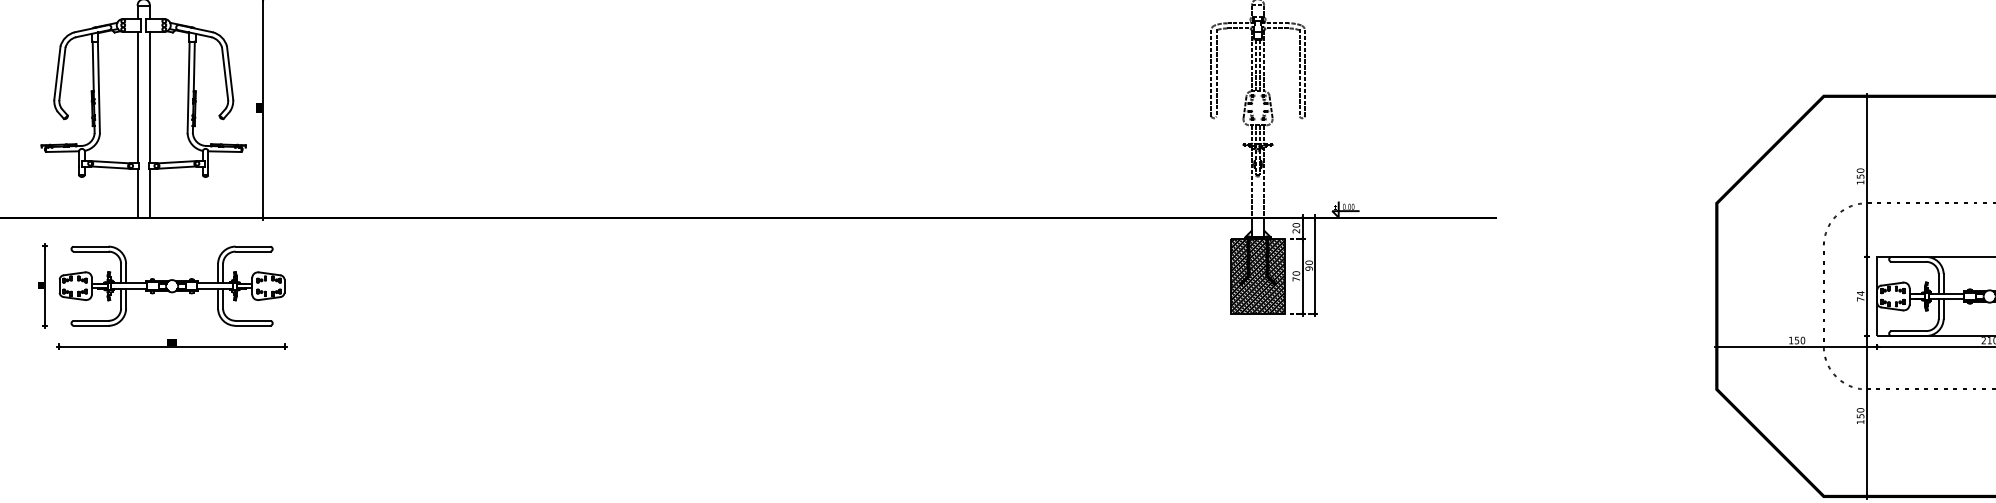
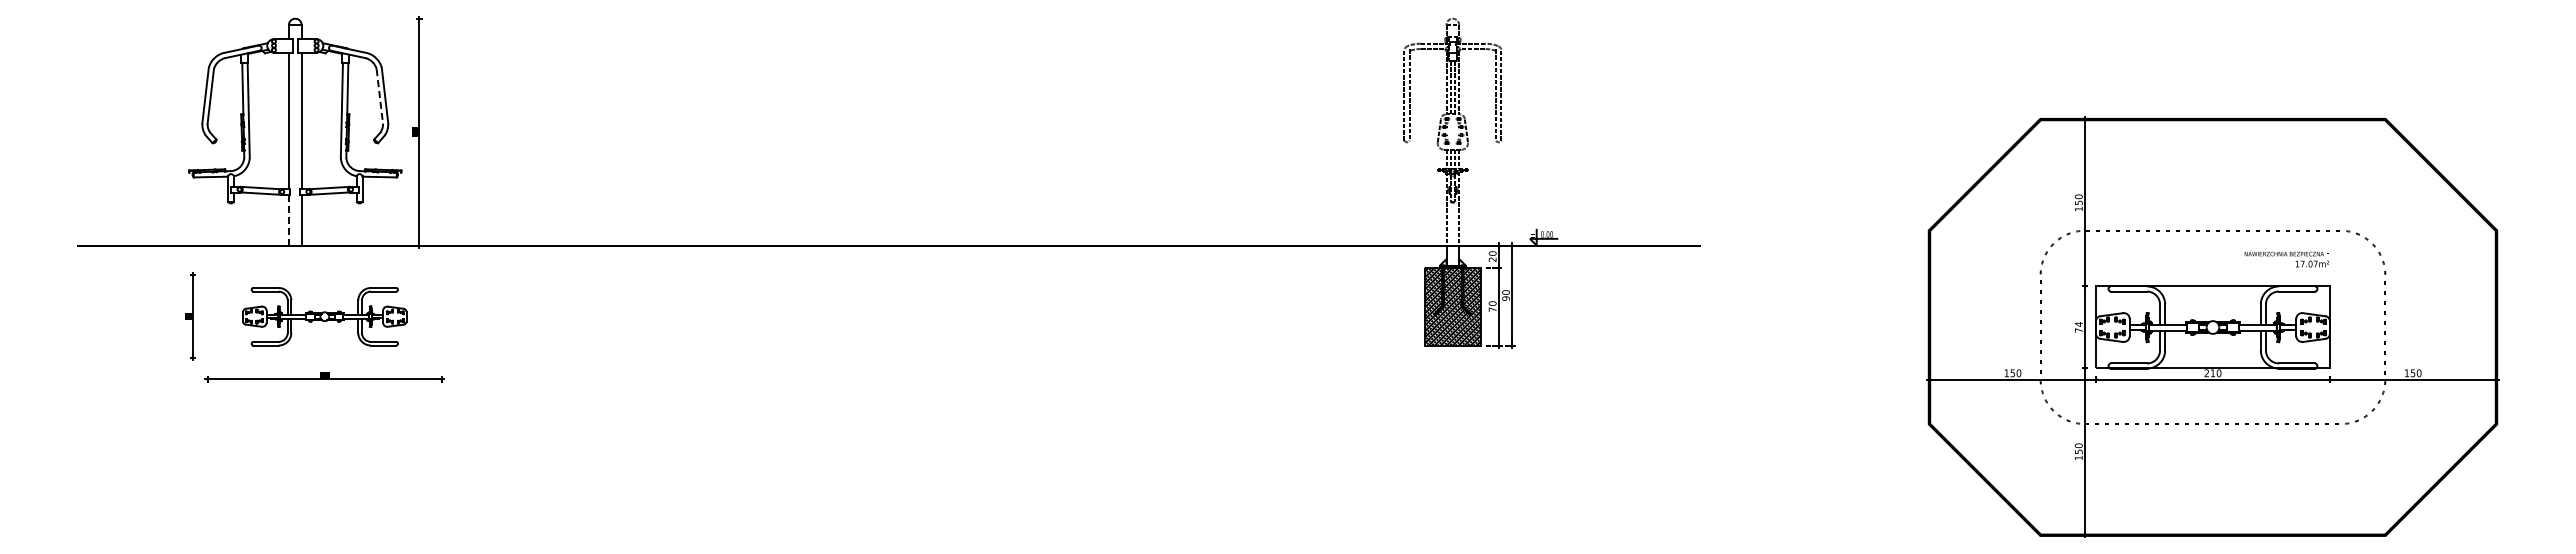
line: (224, 74) -> (379, 96), solid -> dashed
line: (138, 193) -> (289, 220), solid -> dashed
part: (171, 285) -> (324, 316), size x0.7

